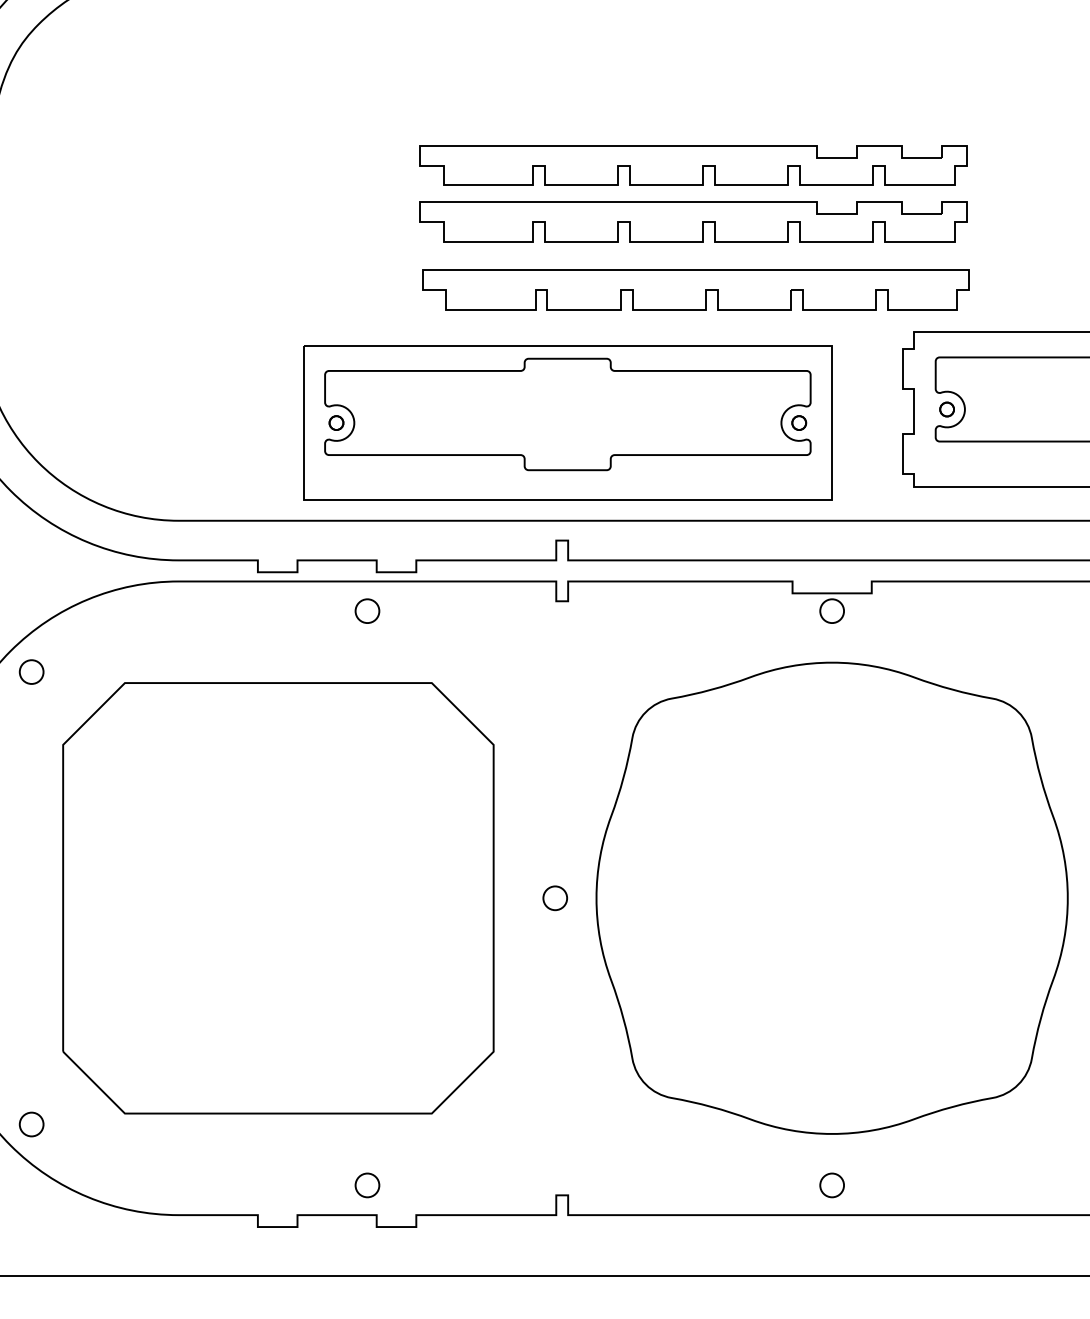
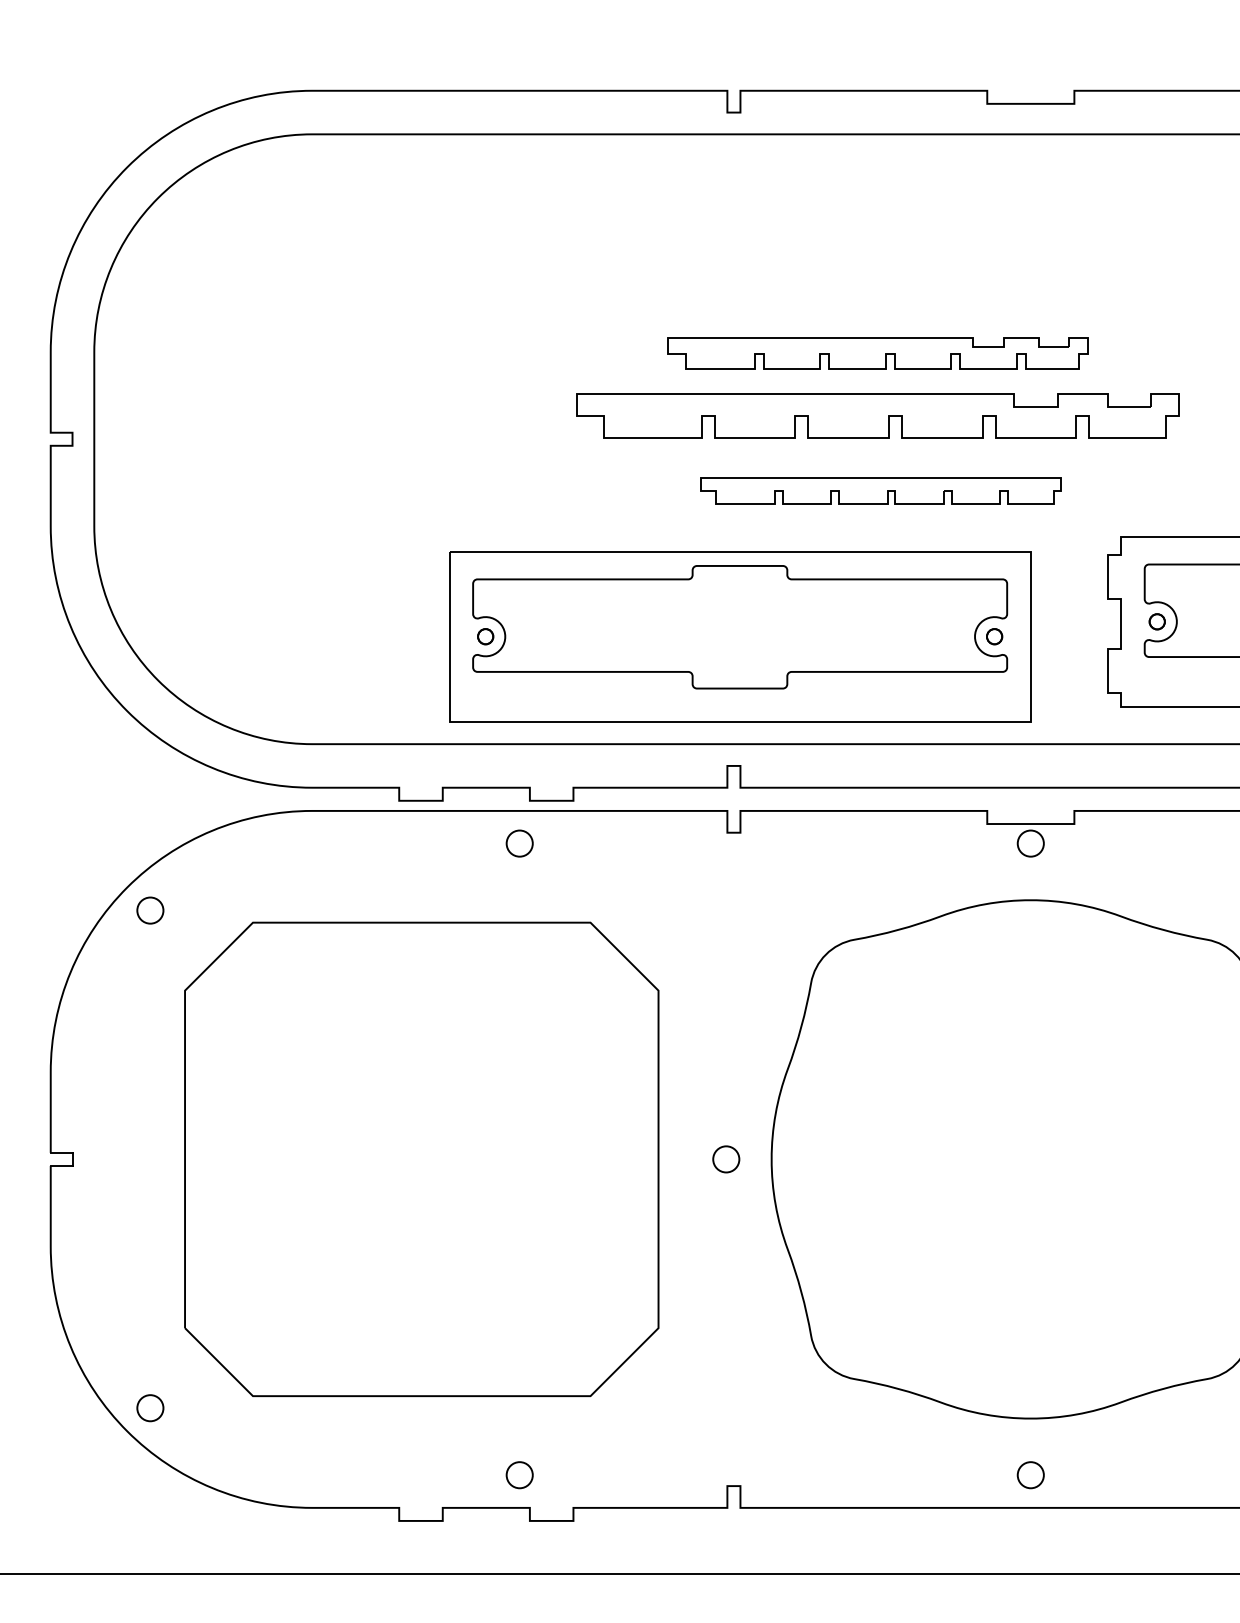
part: (692, 165) -> (877, 353), size x0.7
part: (695, 290) -> (880, 490), size x0.6

